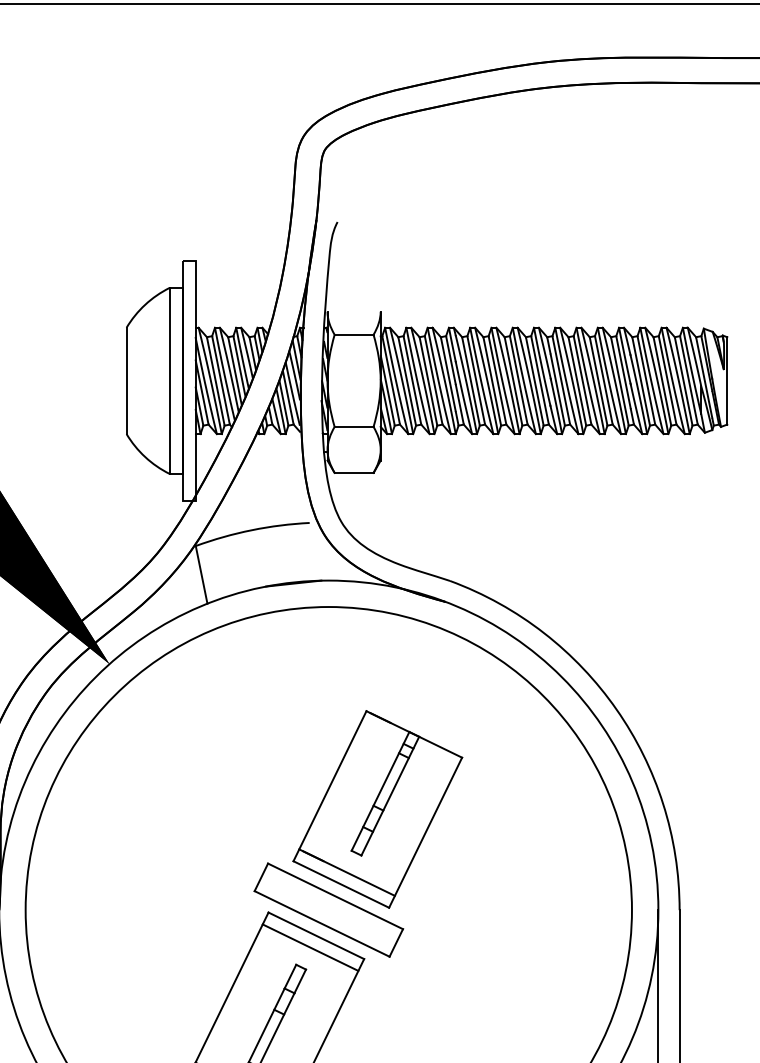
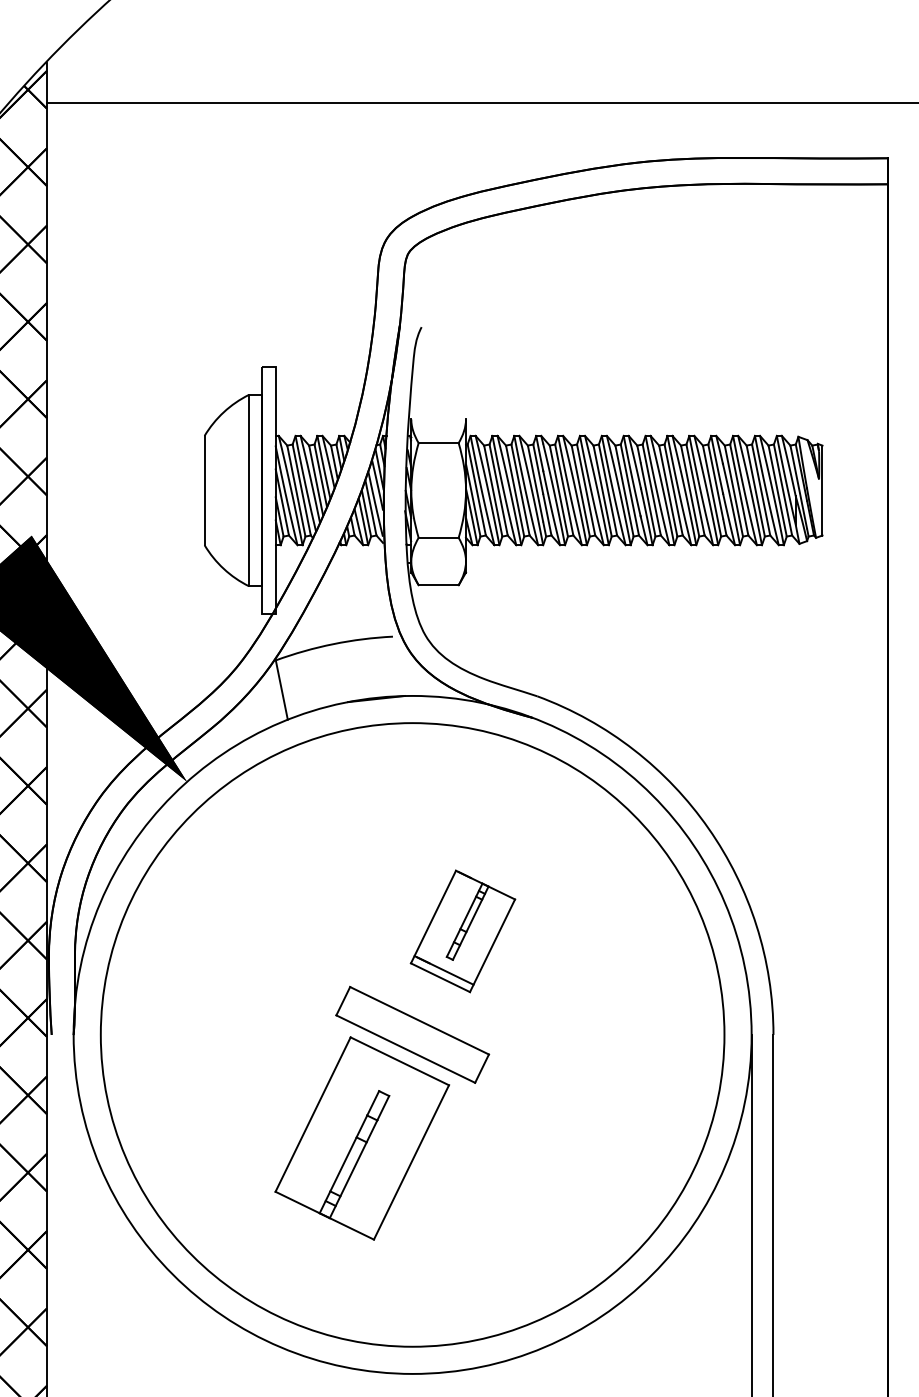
part: (377, 809) -> (462, 931), size x0.6
line: (310, 947) -> (393, 1073), removed

